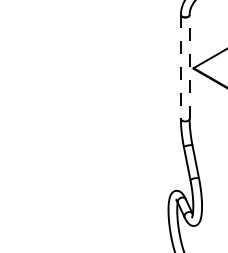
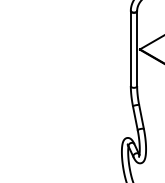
line: (180, 66) -> (130, 48), dashed -> solid
line: (189, 66) -> (137, 48), dashed -> solid

